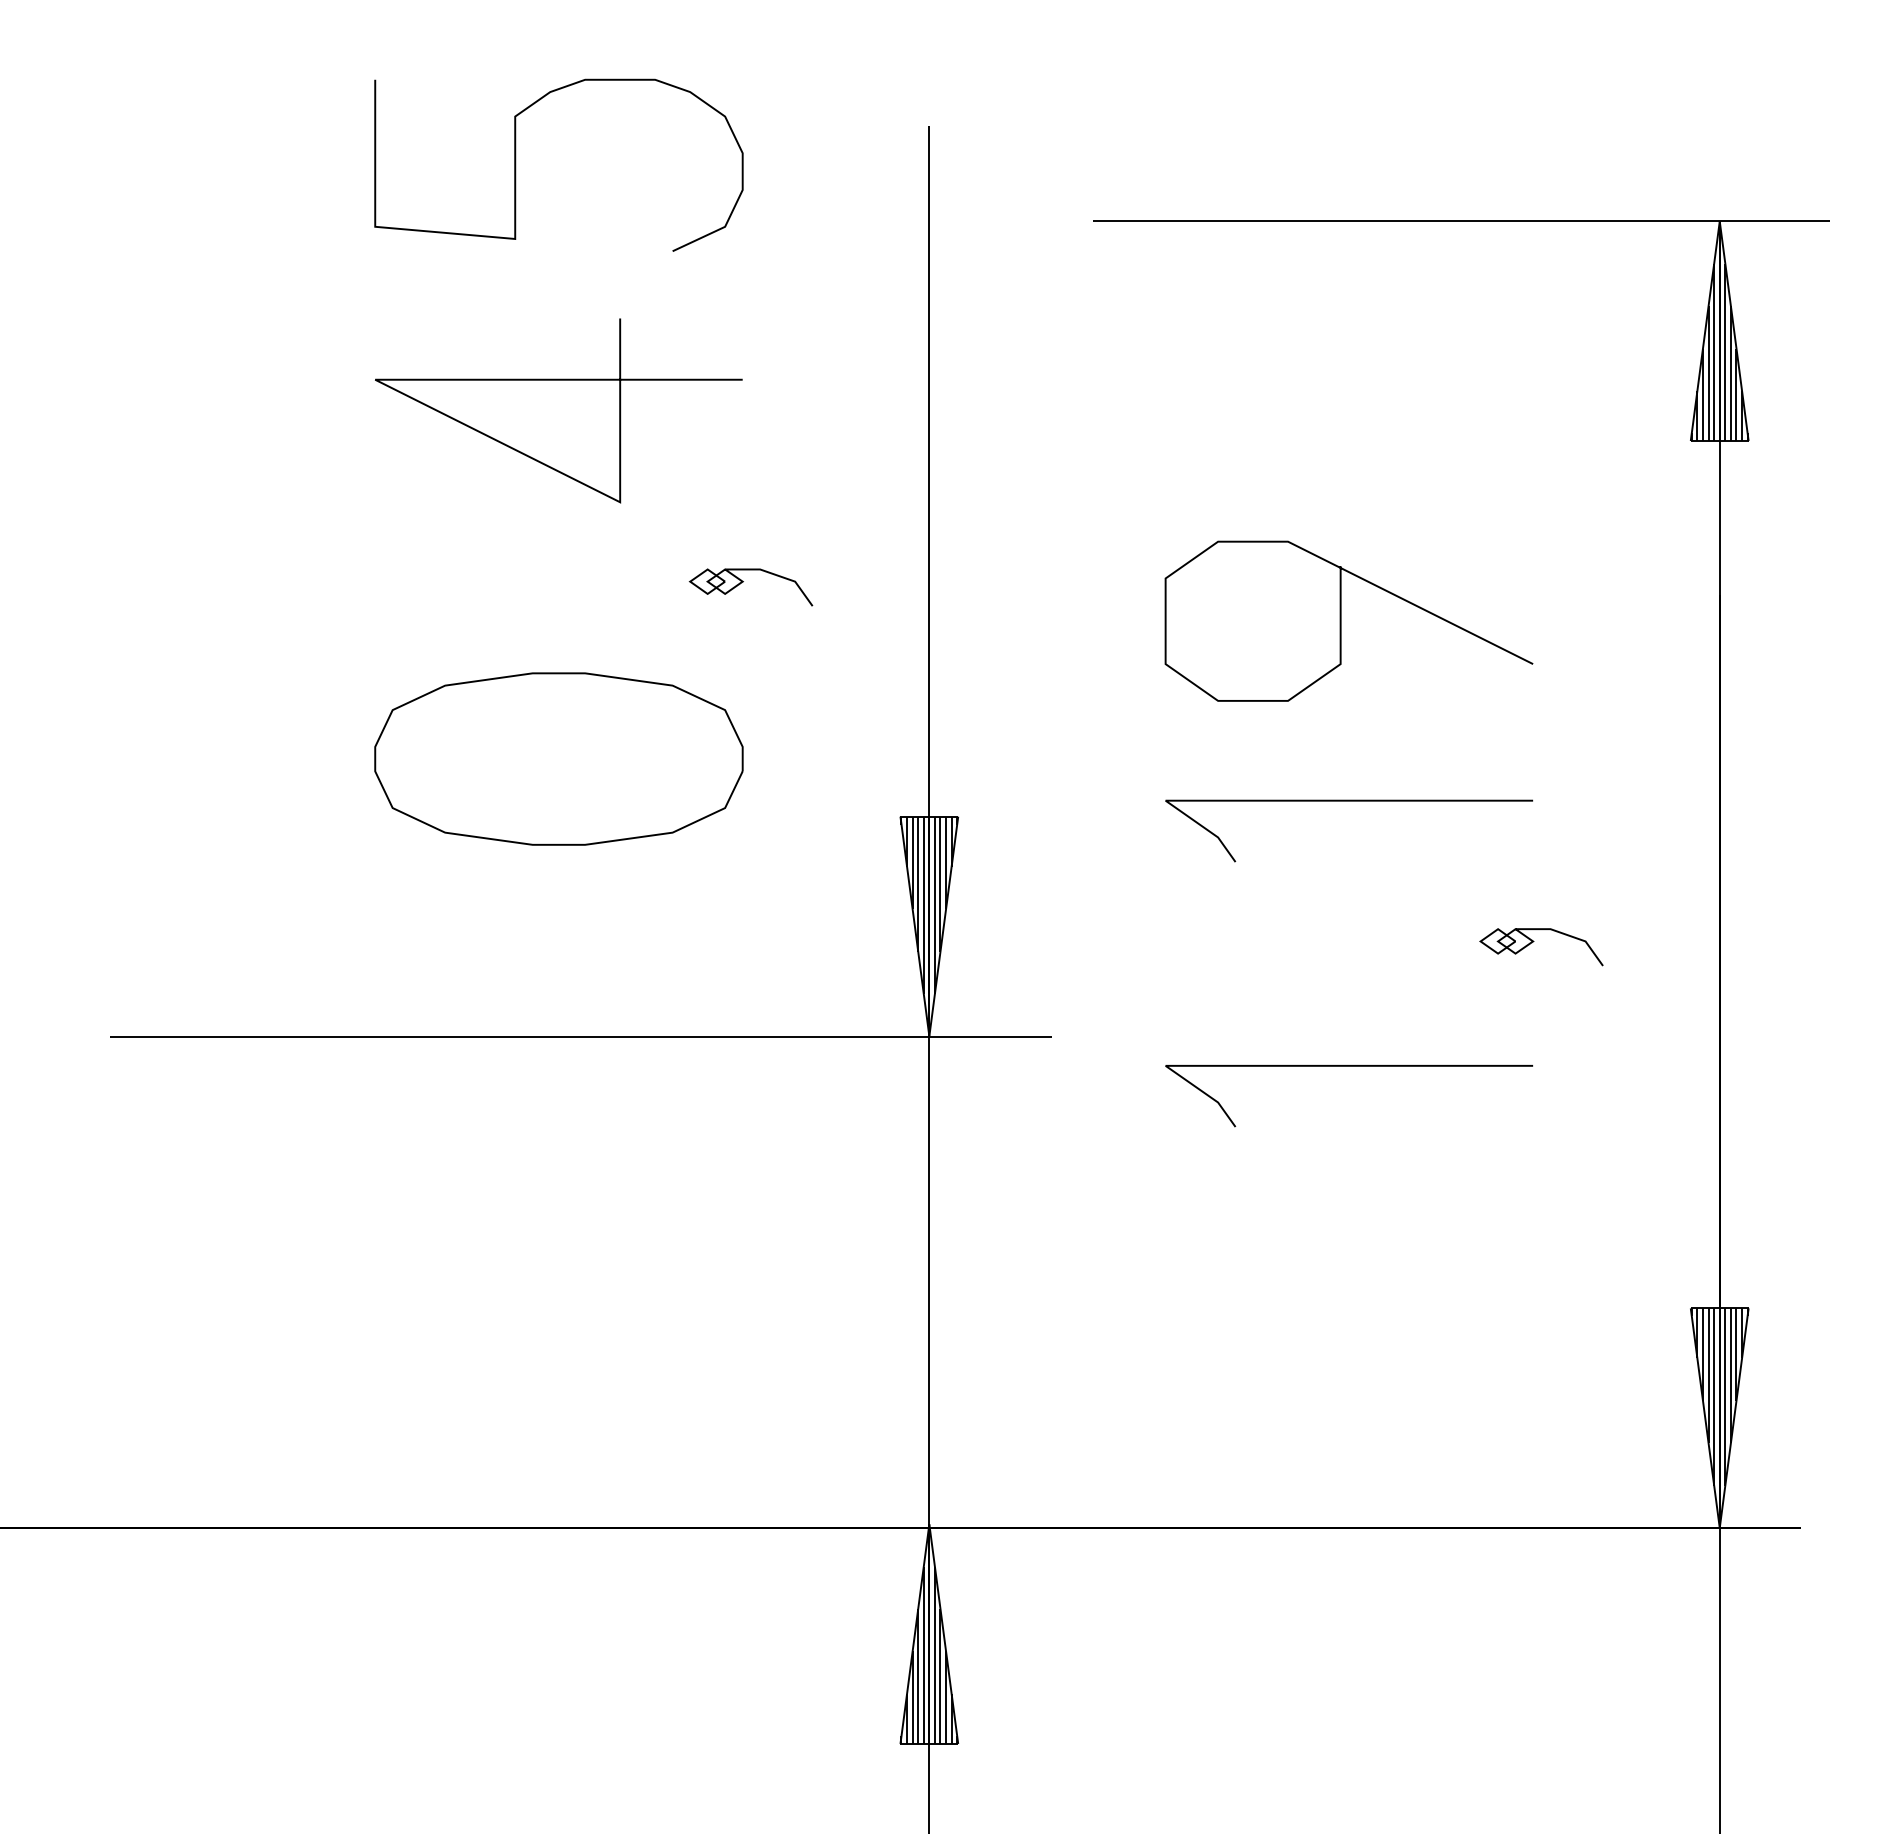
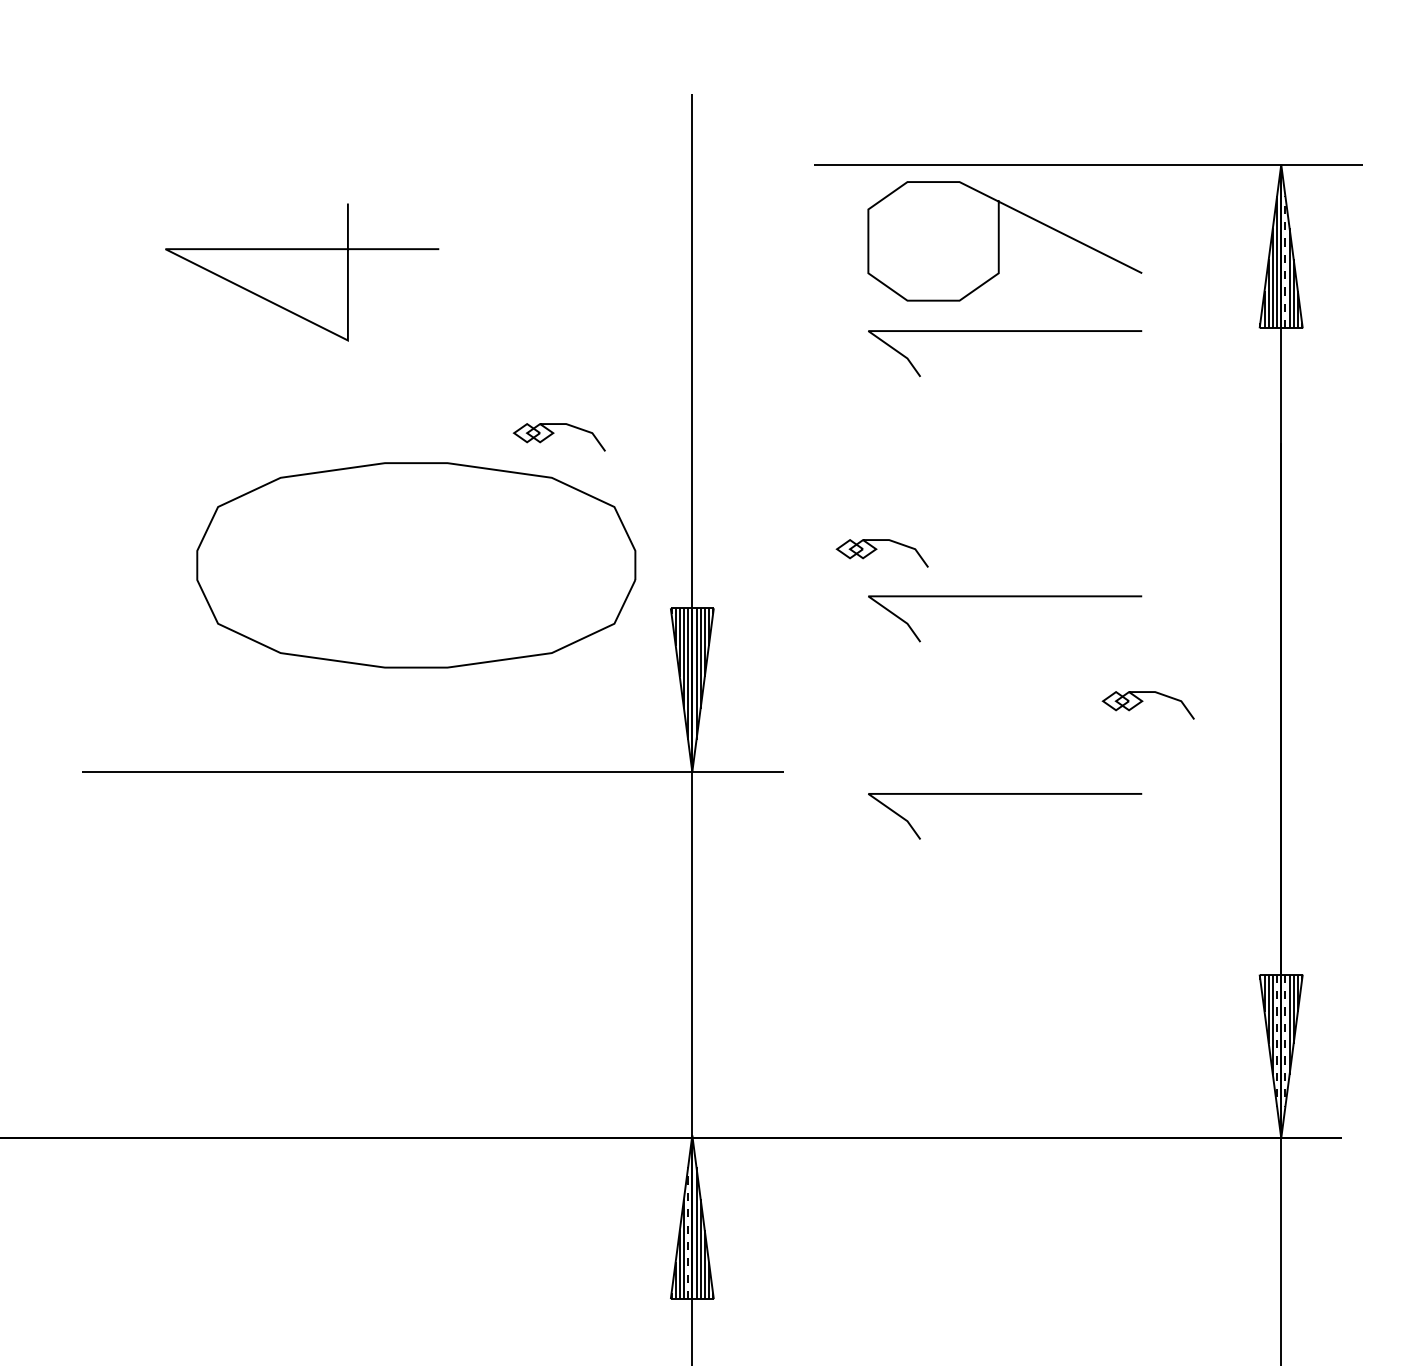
curve: (516, 164) -> (384, 122), removed
line: (1725, 352) -> (1285, 262), solid -> dashed
line: (558, 380) -> (301, 249), moved
line: (1349, 445) -> (1005, 331), added
curve: (1341, 620) -> (999, 240), moved
part: (1177, 737) -> (877, 549), added
part: (558, 758) -> (415, 564), size x1.6
line: (1714, 1396) -> (1277, 1040), solid -> dashed
line: (1725, 1396) -> (1285, 1040), solid -> dashed
line: (923, 1655) -> (687, 1233), solid -> dashed

